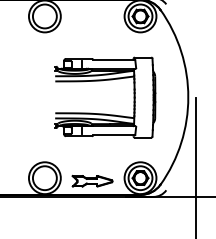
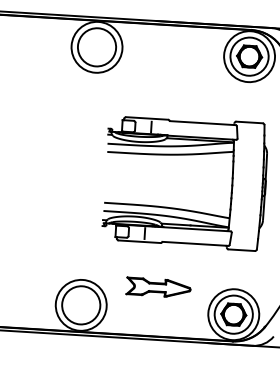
part: (92, 180) -> (158, 286), moved

